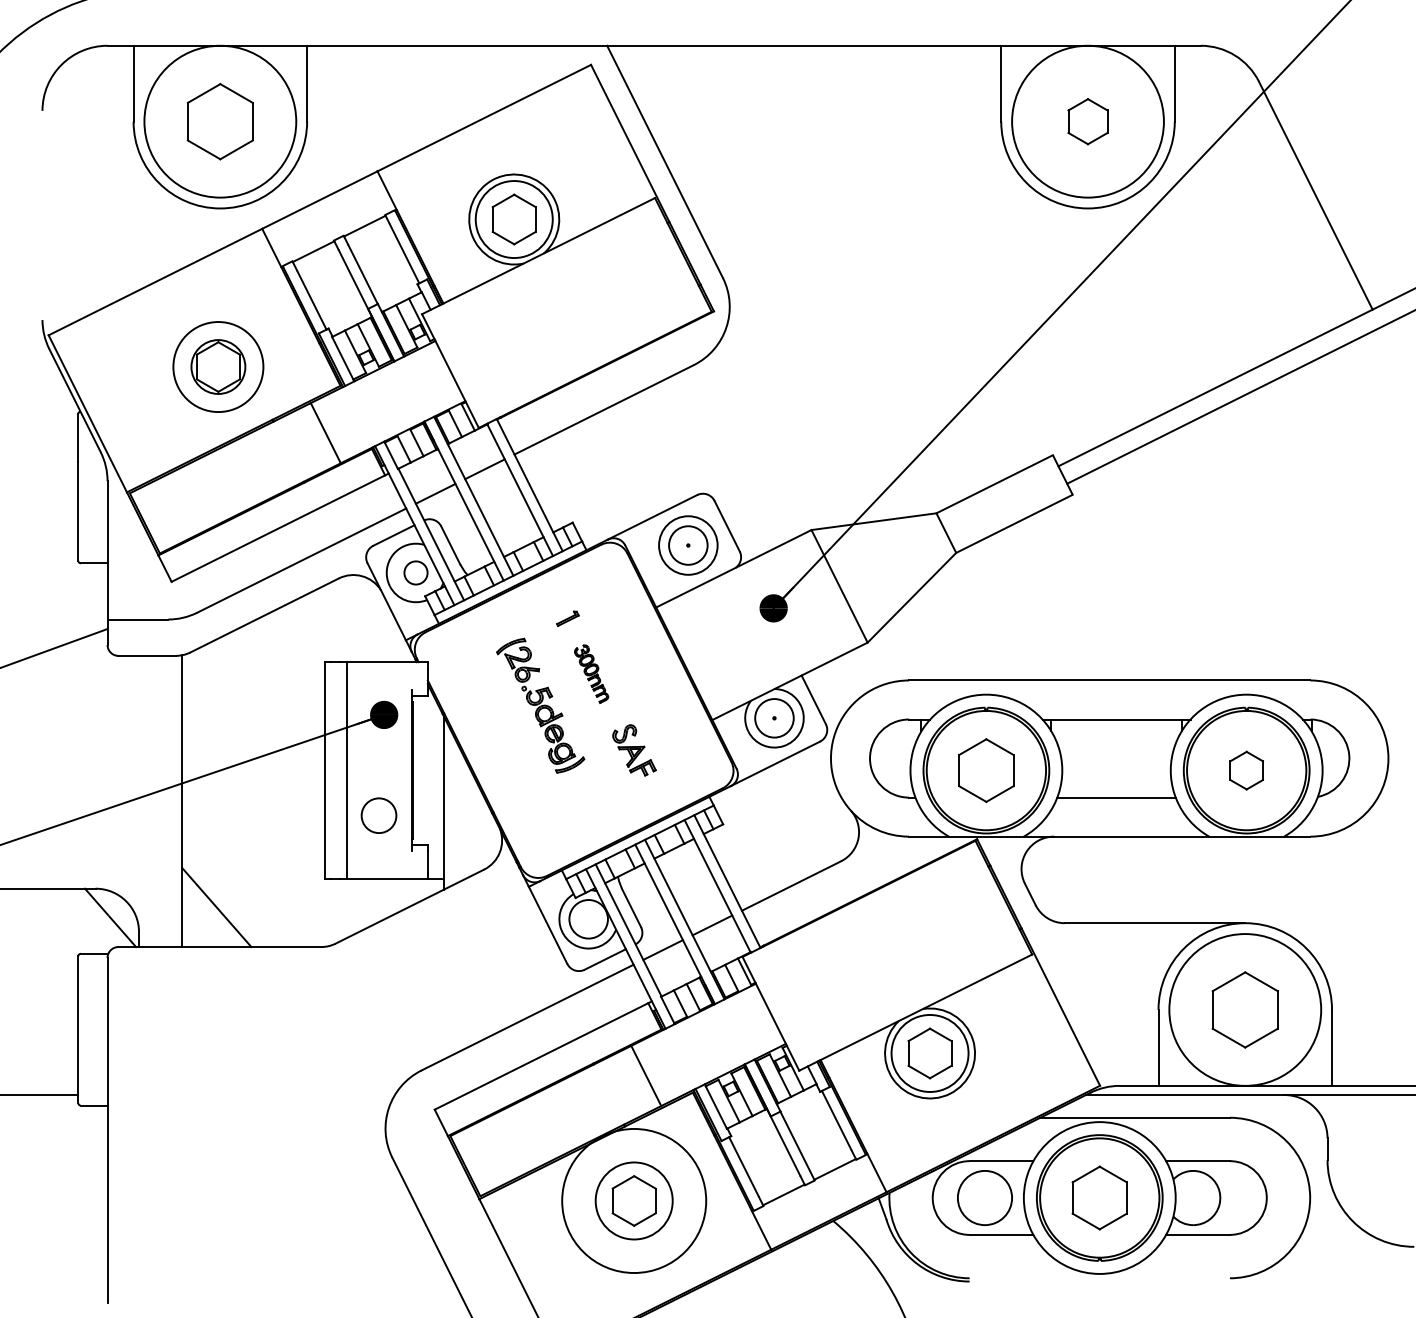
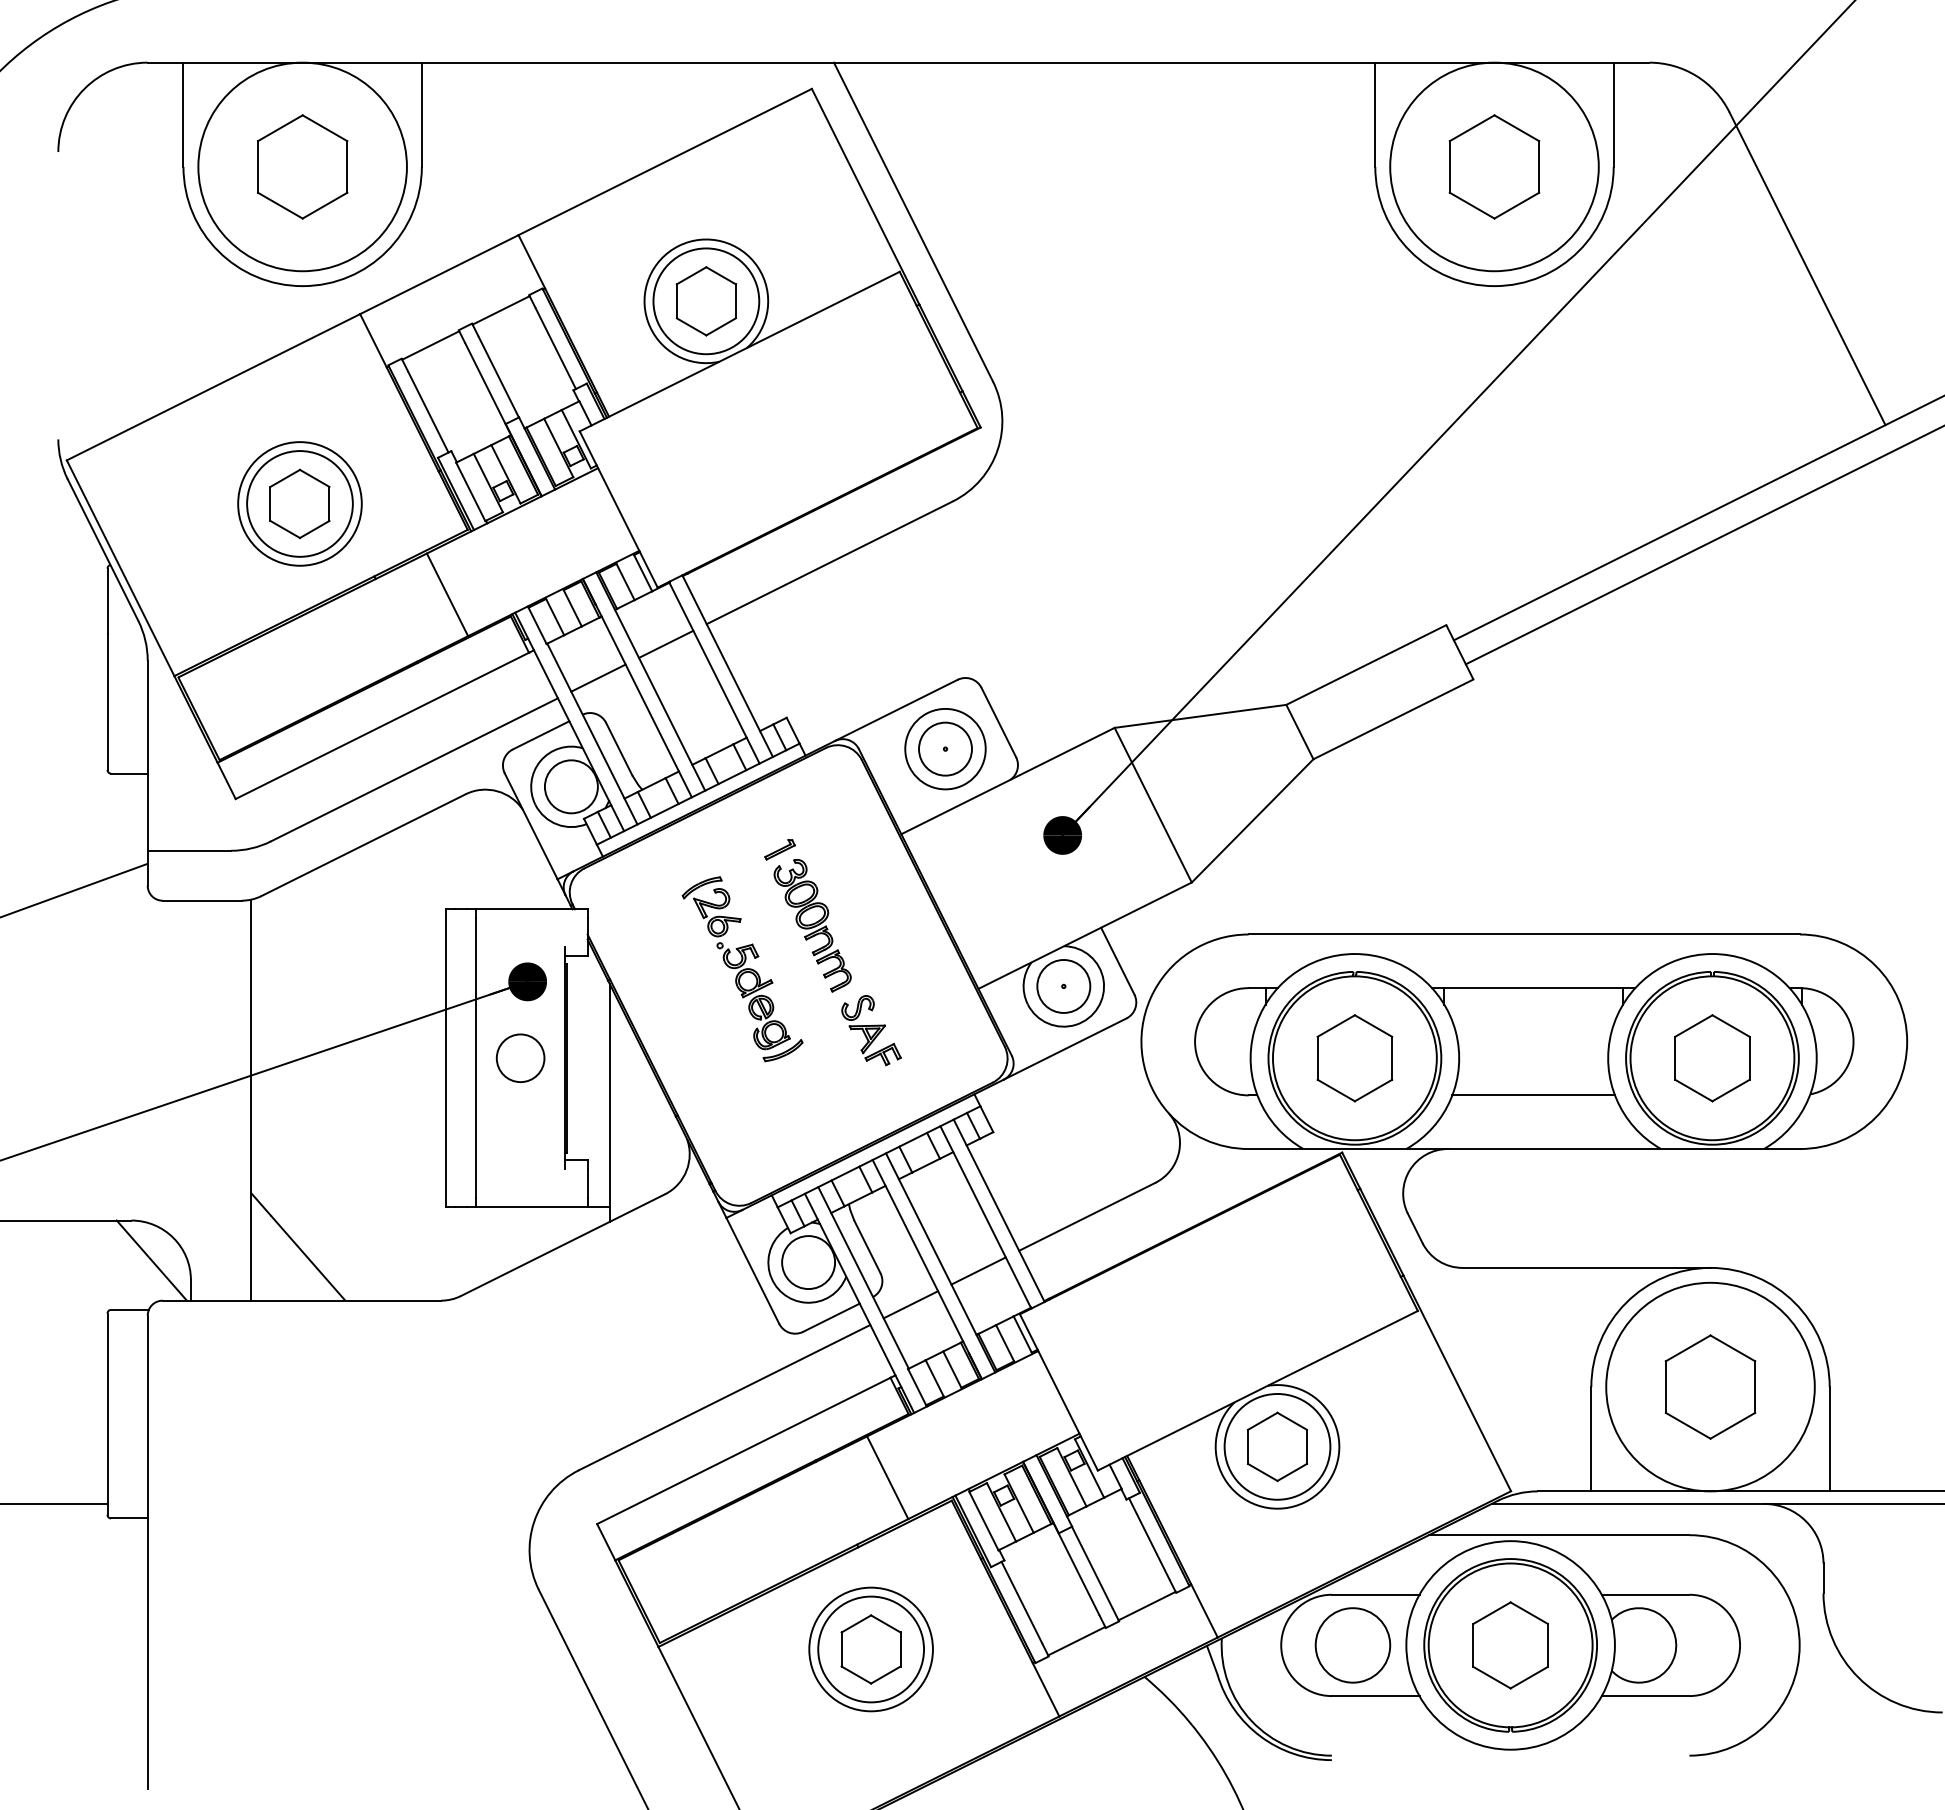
part: (1088, 121) -> (1494, 166), size x1.67
circle: (218, 366) -> (299, 503), size x1.43
circle: (415, 572) -> (570, 786), size x1.67
part: (591, 673) -> (812, 925), size x1.67
part: (1246, 770) -> (1712, 1058), size x1.67
circle: (378, 815) -> (520, 1057), moved
circle: (633, 1200) -> (870, 1649), size x0.62

